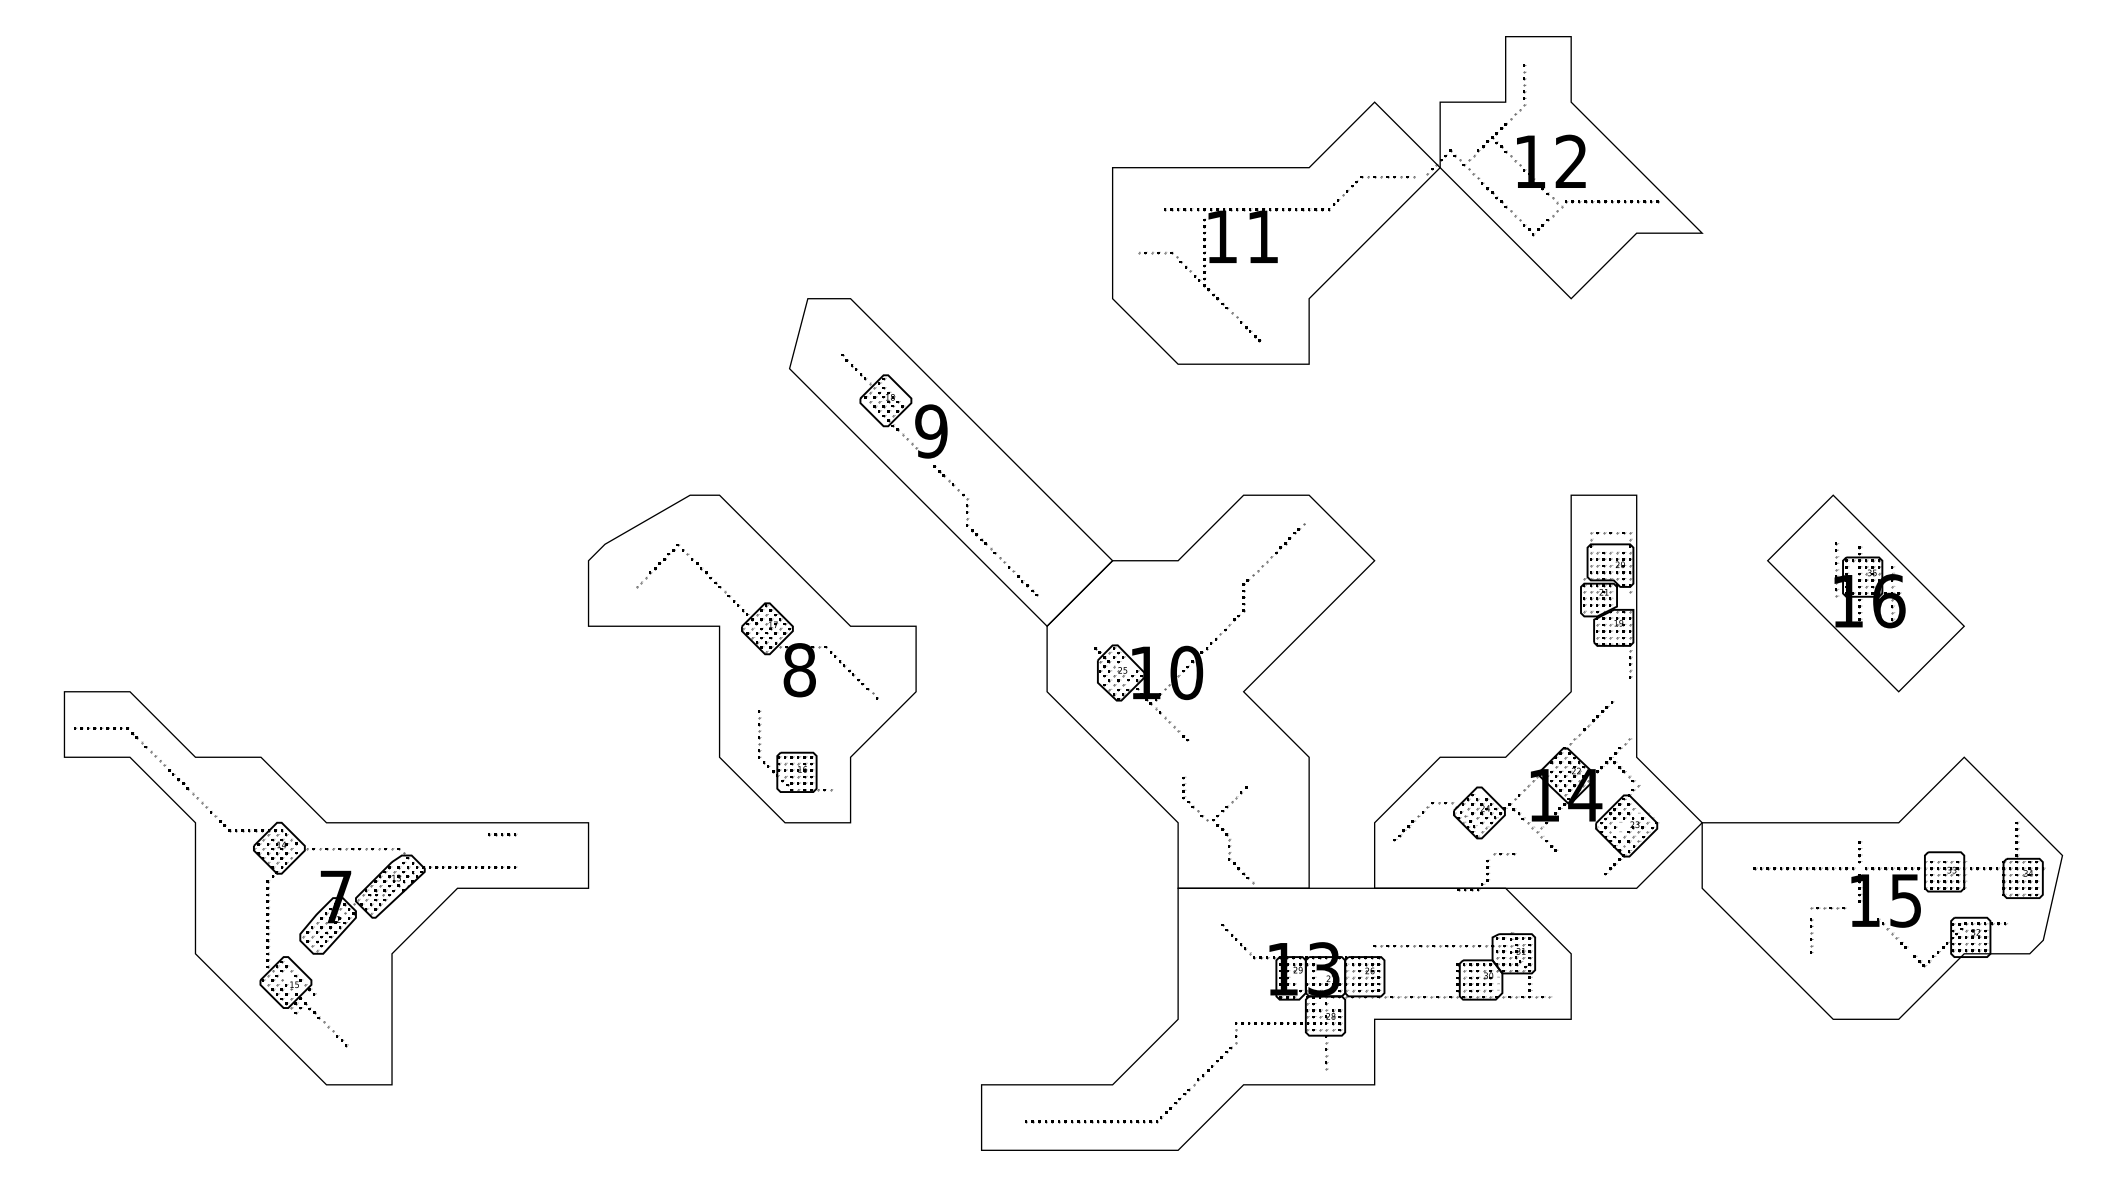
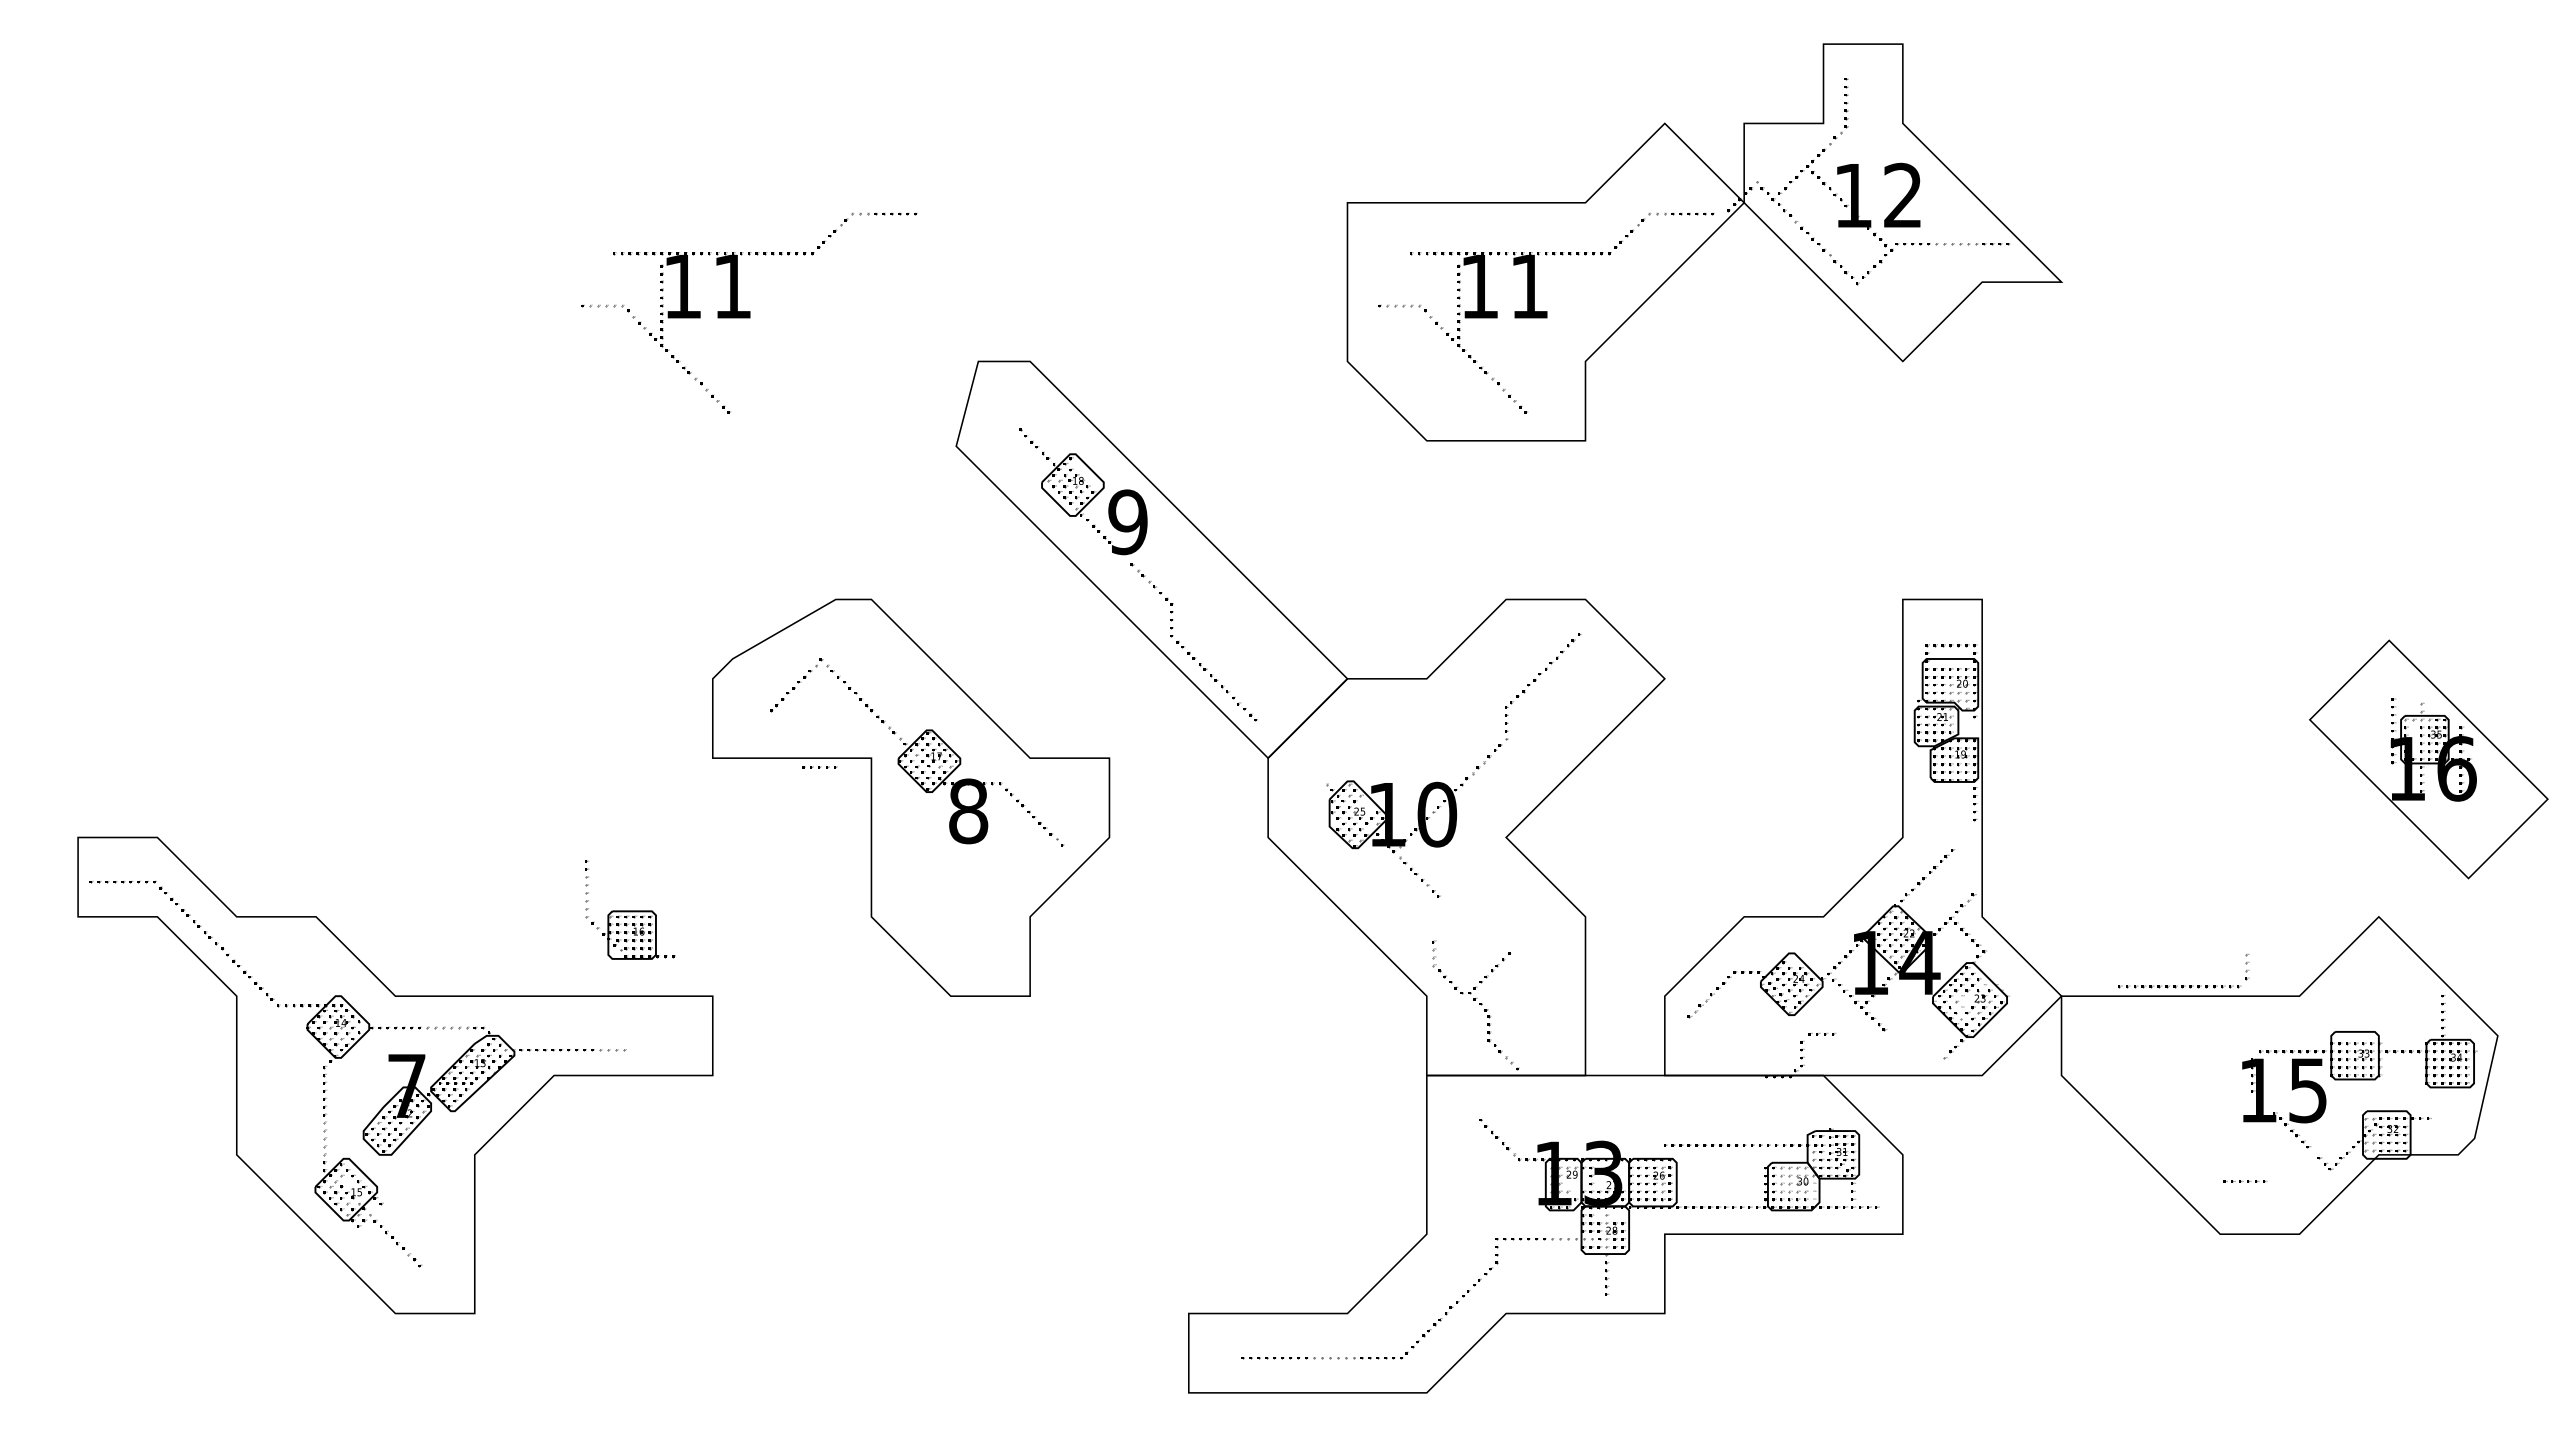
part: (618, 259) -> (749, 313), added
part: (1865, 593) -> (2428, 759), moved
part: (795, 751) -> (630, 909), moved
part: (502, 834) -> (819, 767), moved
part: (1807, 867) -> (2183, 985), moved
part: (1828, 908) -> (2245, 1181), moved
part: (1811, 936) -> (2194, 1133), removed

